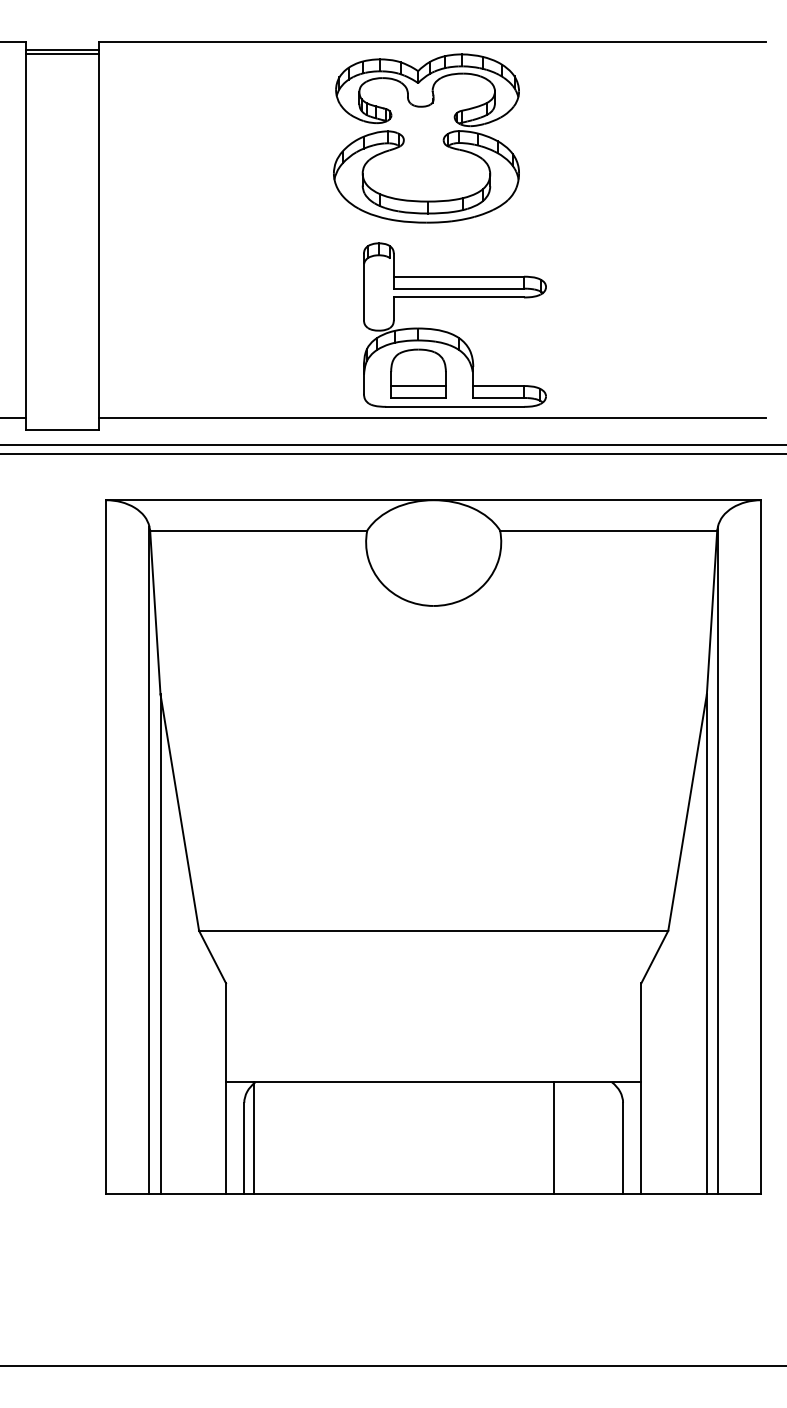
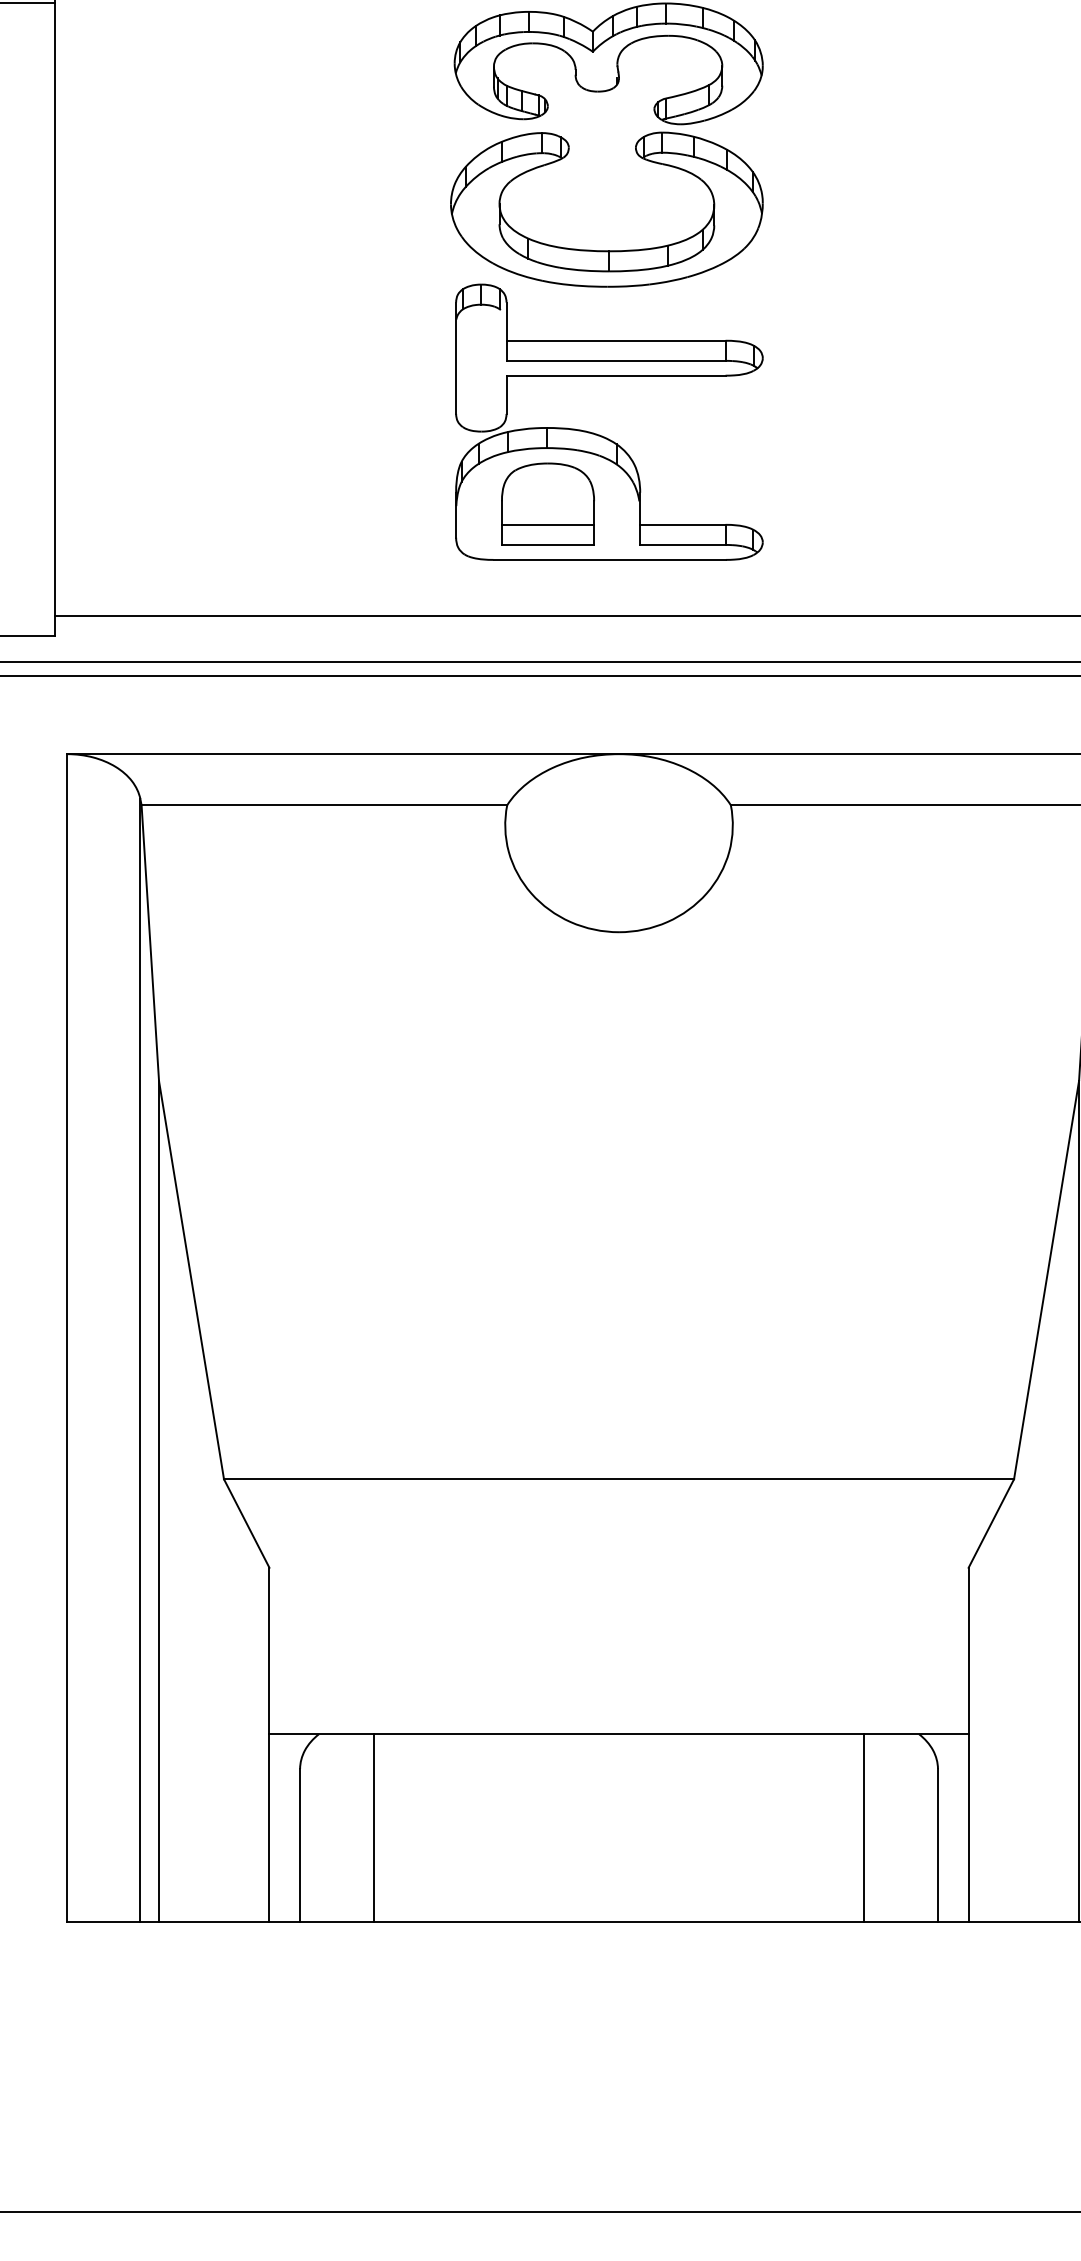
part: (450, 332) -> (601, 434), moved
line: (253, 1137) -> (372, 1827), moved
line: (554, 1137) -> (864, 1827), moved

